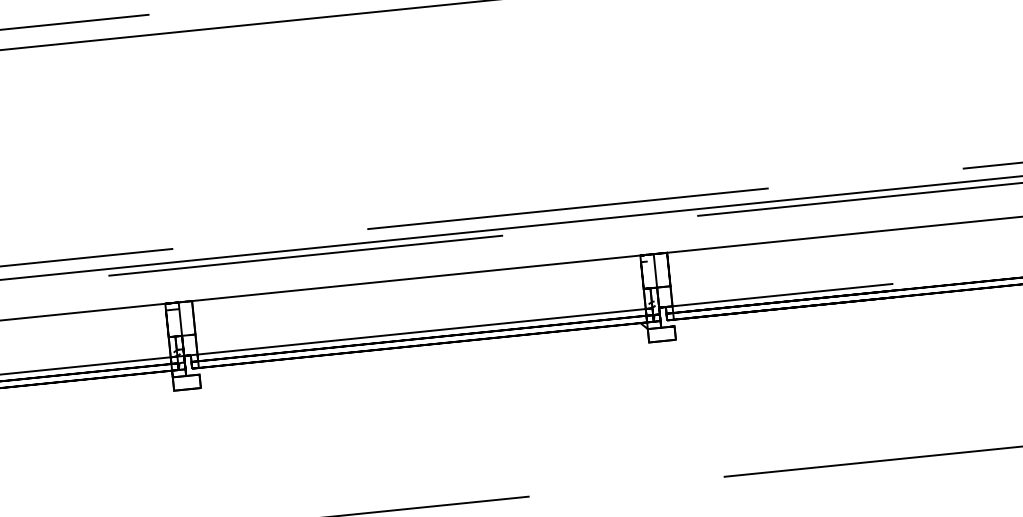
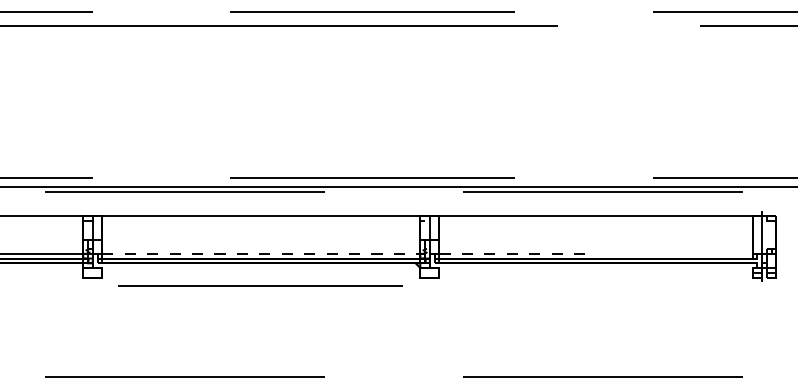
line: (784, 294) -> (518, 253), solid -> dashed
line: (420, 331) -> (260, 253), solid -> dashed
line: (425, 376) -> (260, 285), added

